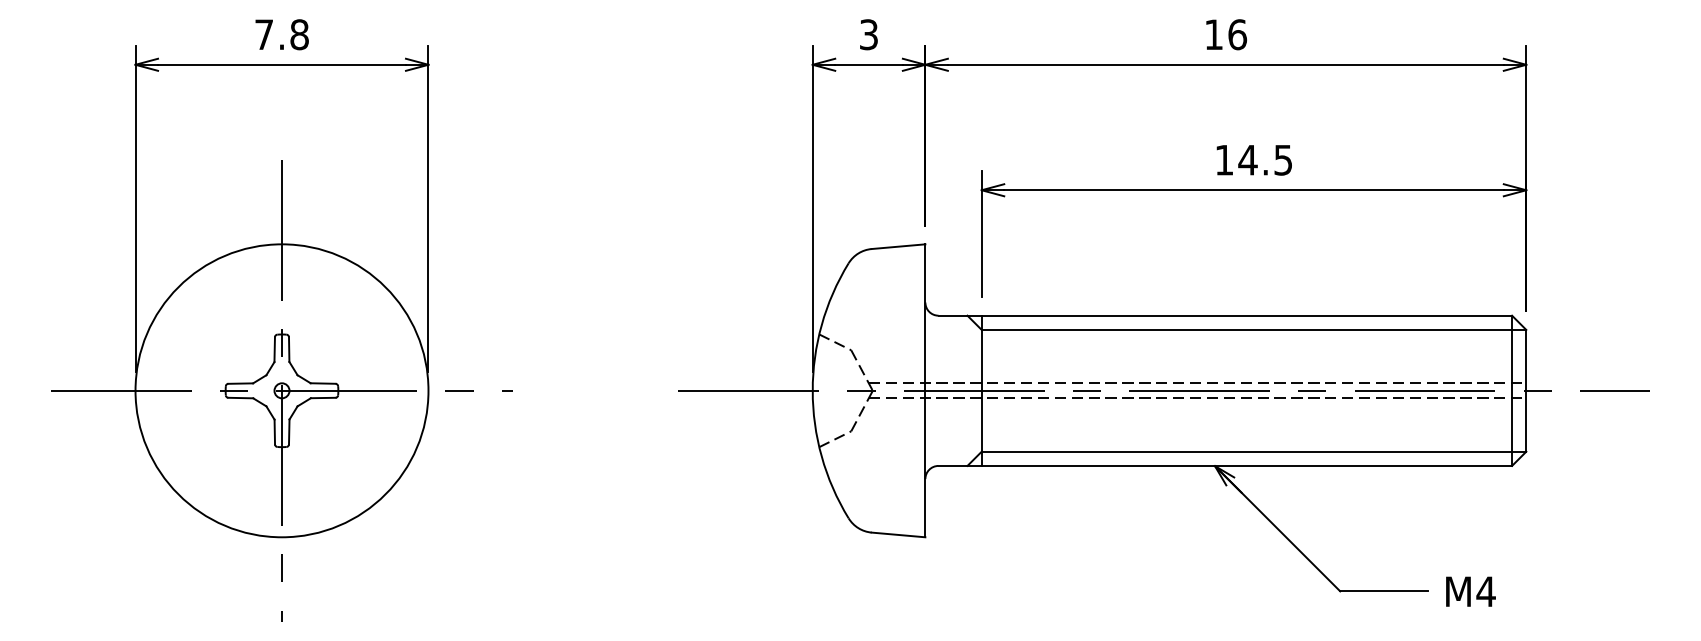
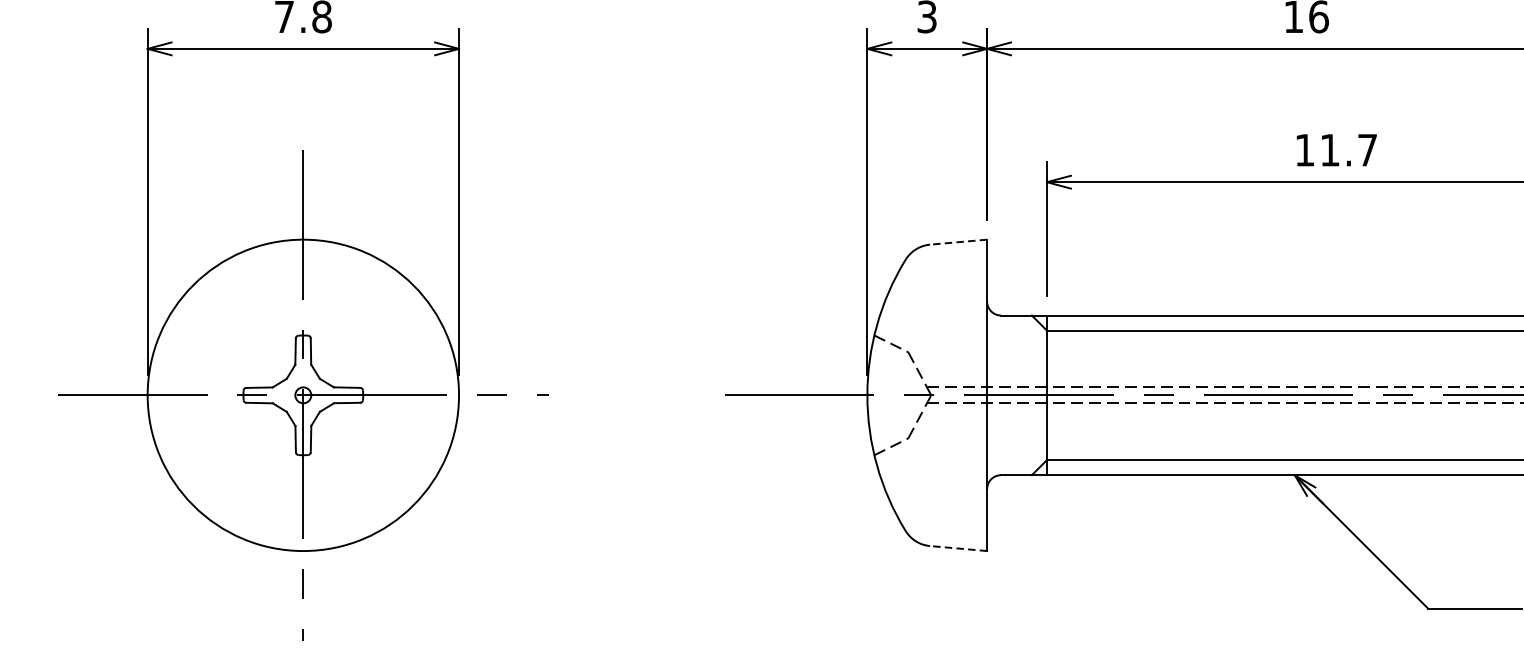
text: (1265, 160) -> (1348, 150), 14.5 -> 11.7
line: (898, 246) -> (958, 241), solid -> dashed
line: (898, 534) -> (958, 548), solid -> dashed

